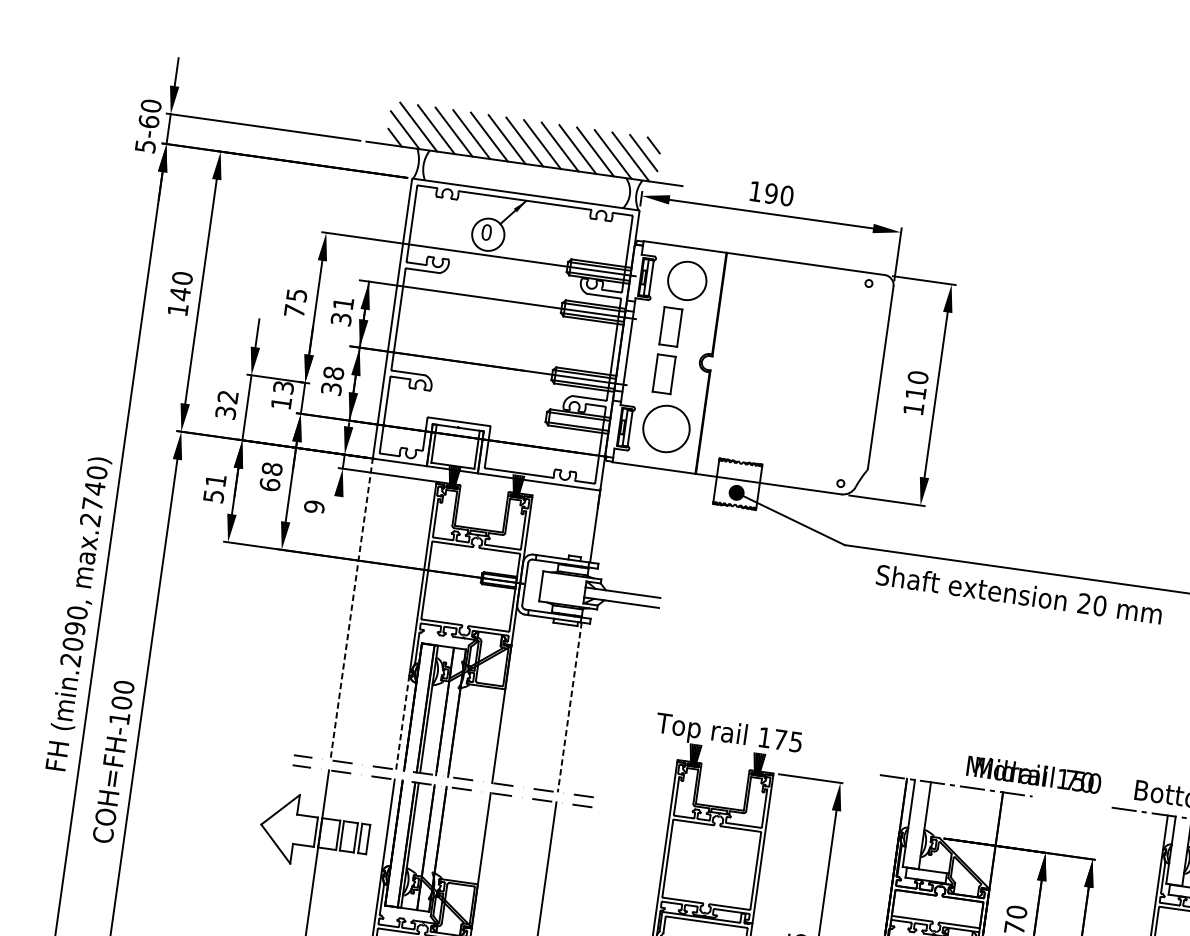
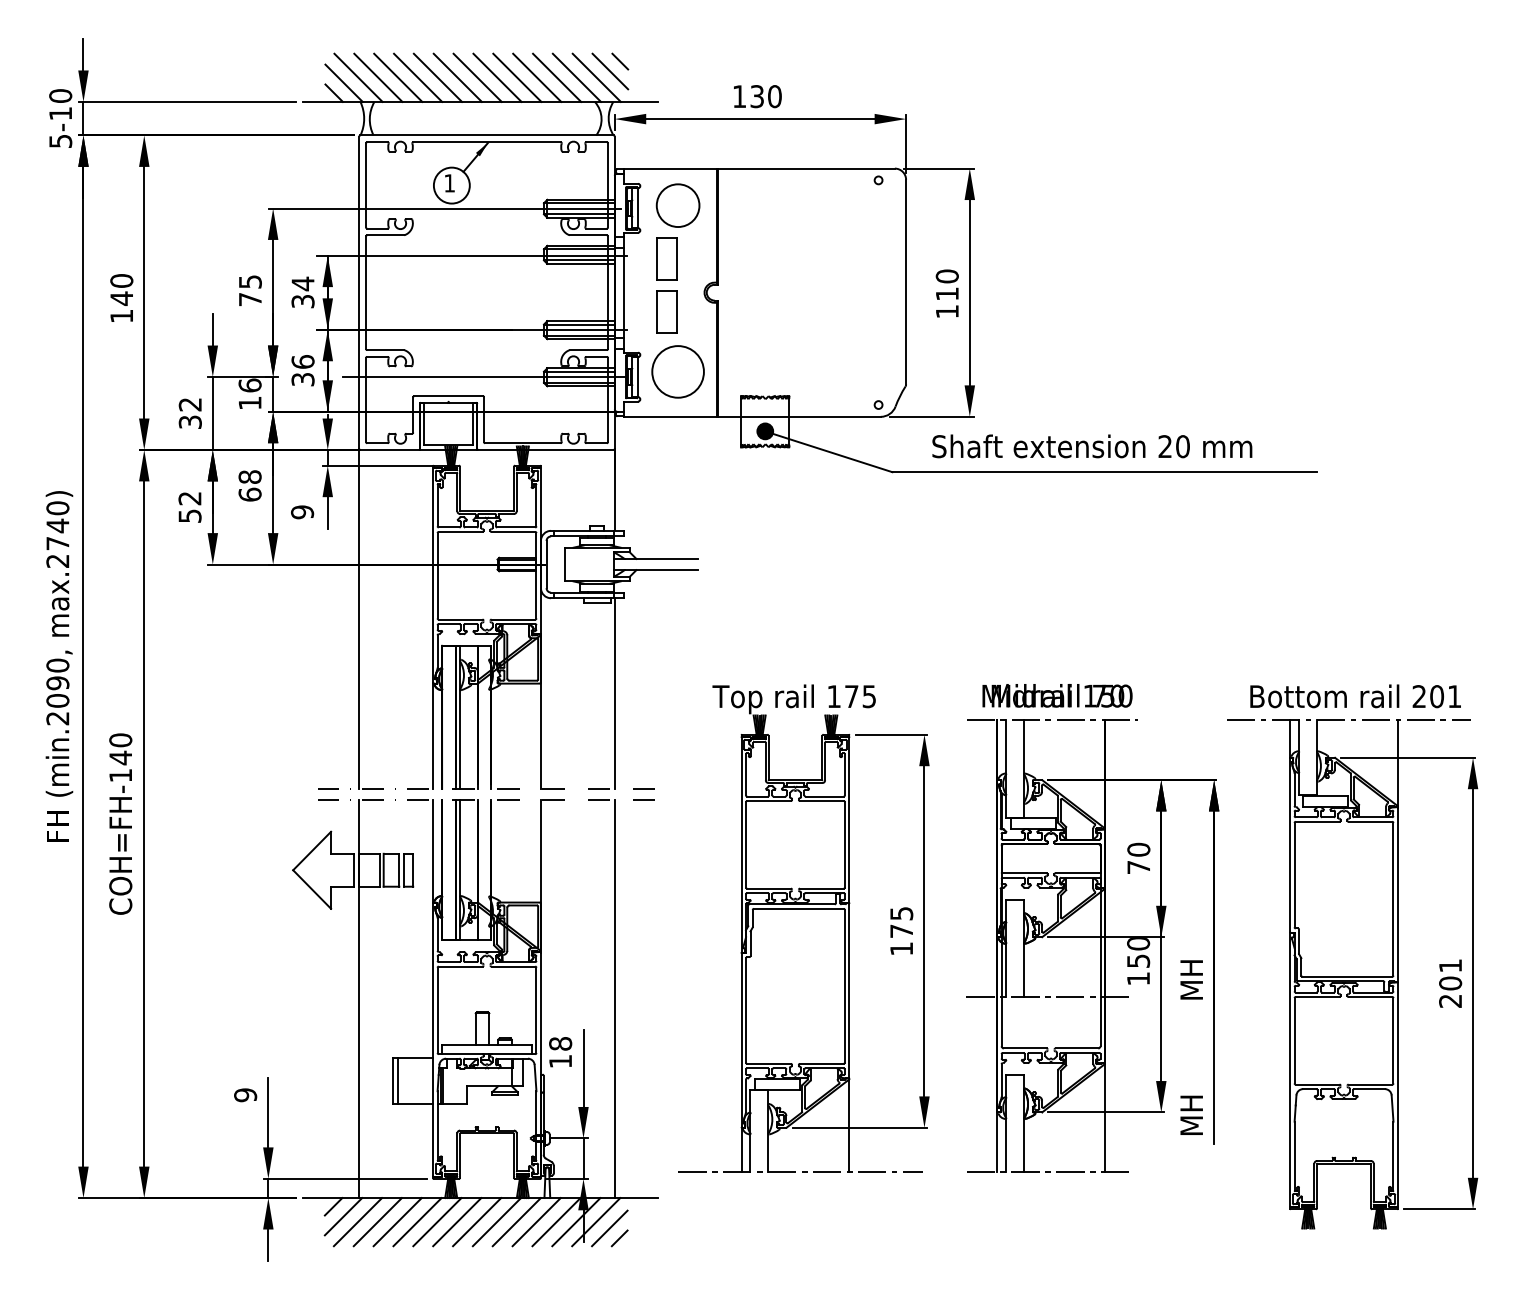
text: (148, 121) -> (60, 113), 5-60 -> 5-10
text: (771, 193) -> (757, 96), 190 -> 130
text: (486, 232) -> (449, 183), 0 -> 1
text: (343, 303) -> (302, 283), 31 -> 34
text: (333, 372) -> (302, 361), 38 -> 36
text: (283, 387) -> (249, 385), 13 -> 16
line: (493, 408) -> (484, 376), added
text: (215, 480) -> (189, 498), 51 -> 52
line: (336, 510) -> (327, 512), added
text: (1019, 594) -> (1092, 446), moved
line: (351, 608) -> (359, 618), dashed -> solid
text: (121, 702) -> (120, 757), COH=FH-100 -> COH=FH-140
line: (569, 707) -> (614, 693), dashed -> solid
line: (403, 722) -> (433, 735), dashed -> solid
text: (1034, 774) -> (1057, 695), moved

